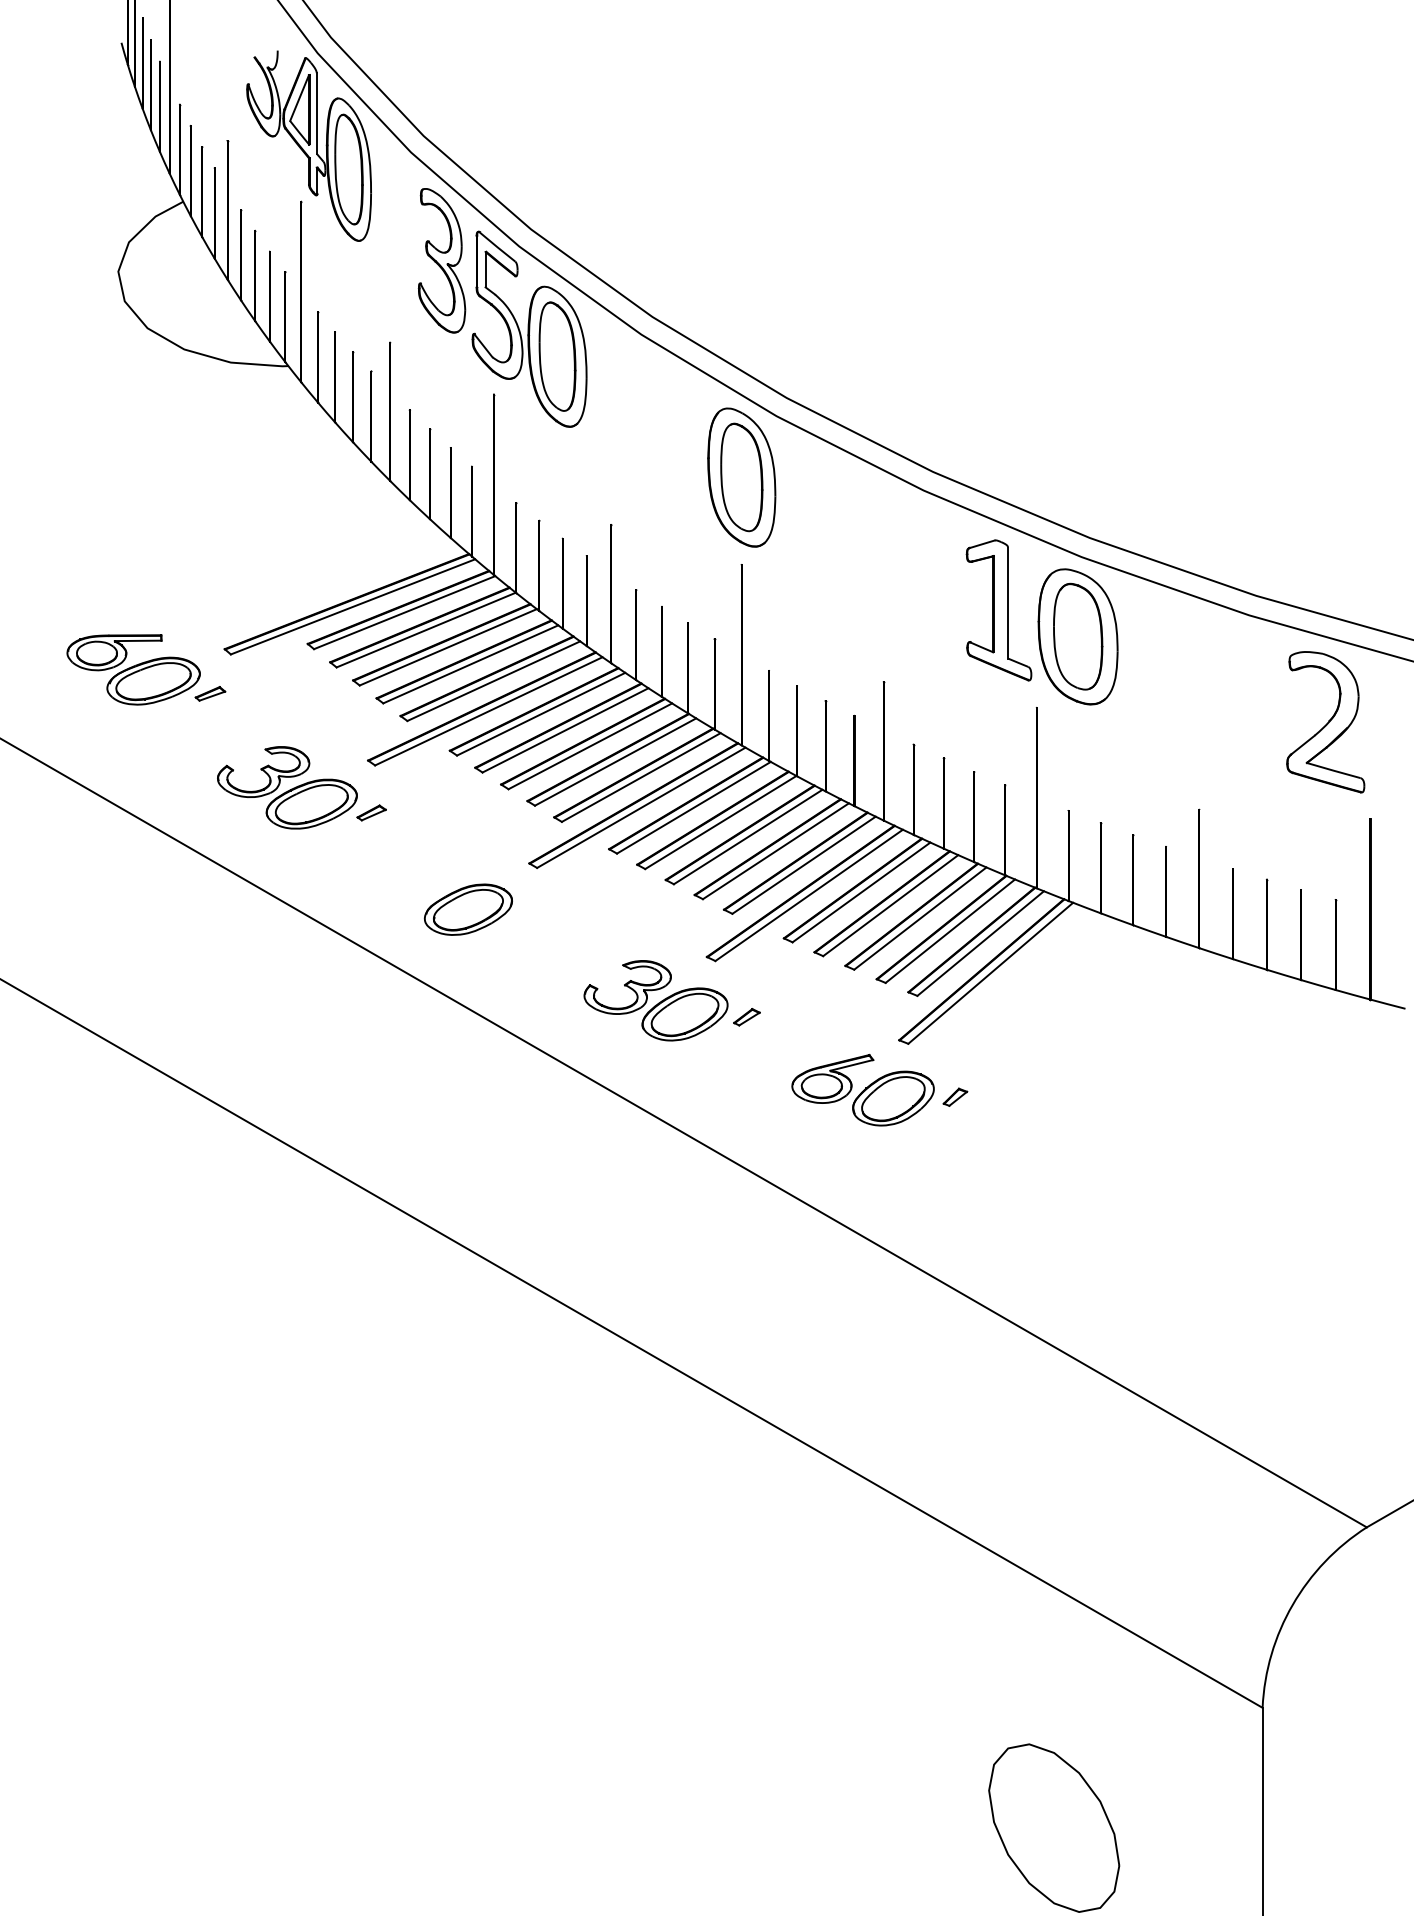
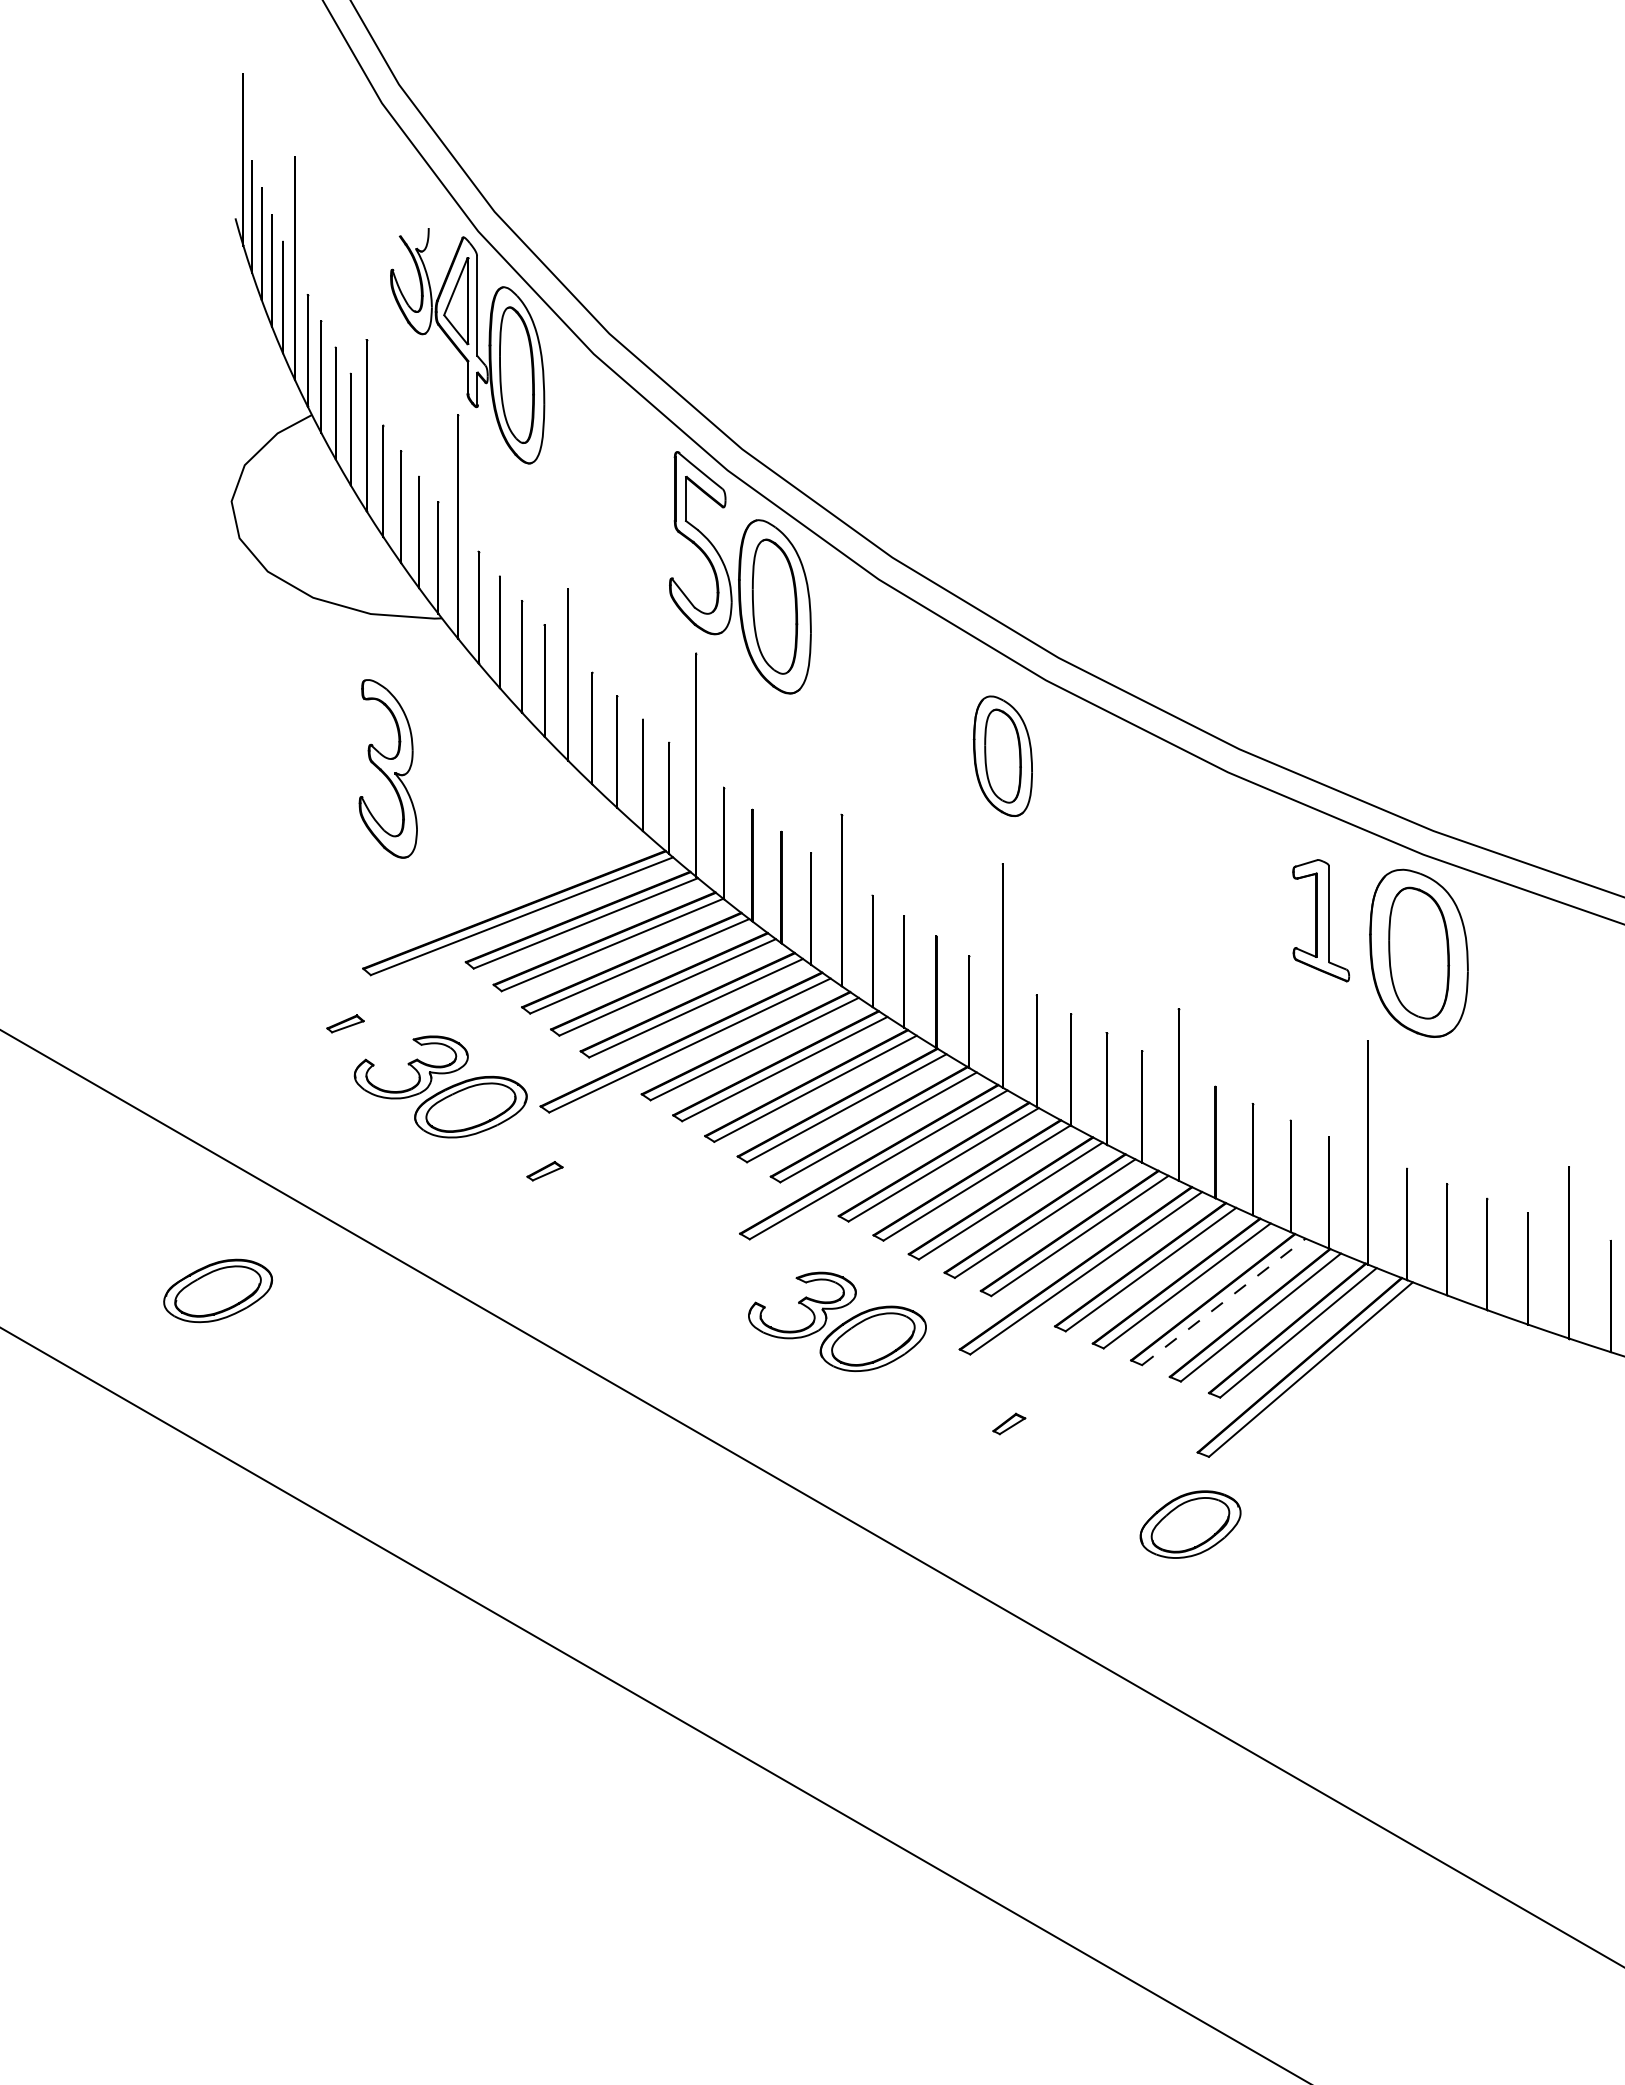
part: (441, 260) -> (387, 768), moved
part: (741, 477) -> (1002, 756), size x0.7
part: (998, 610) -> (1320, 920), size x0.7
part: (133, 669) -> (250, 993), removed
part: (287, 787) -> (440, 1086), moved
part: (467, 909) -> (216, 1290), moved
line: (920, 918) -> (1224, 1301), solid -> dashed
part: (655, 1000) -> (836, 1321), moved
part: (832, 1078) -> (1115, 1499), removed
part: (955, 1096) -> (1267, 1522), removed

